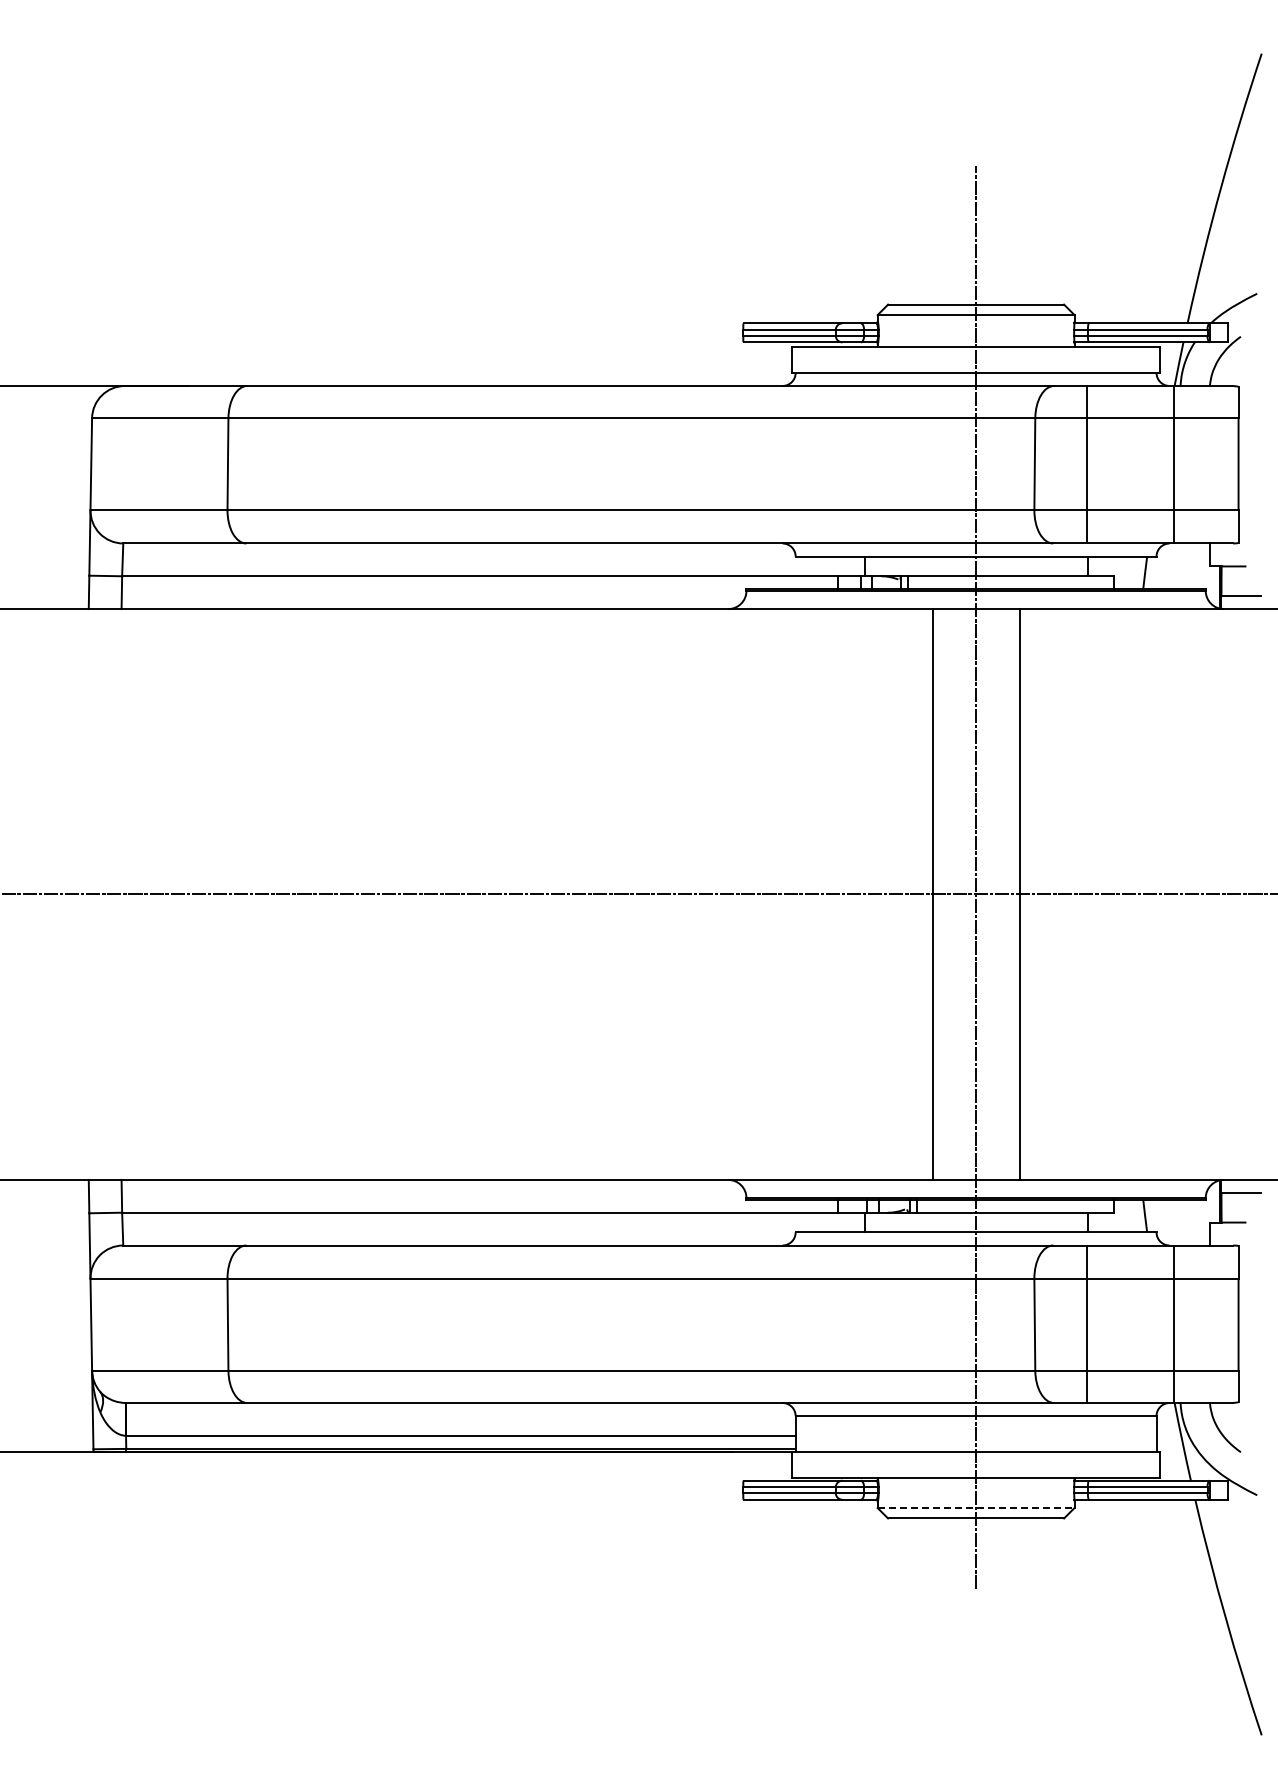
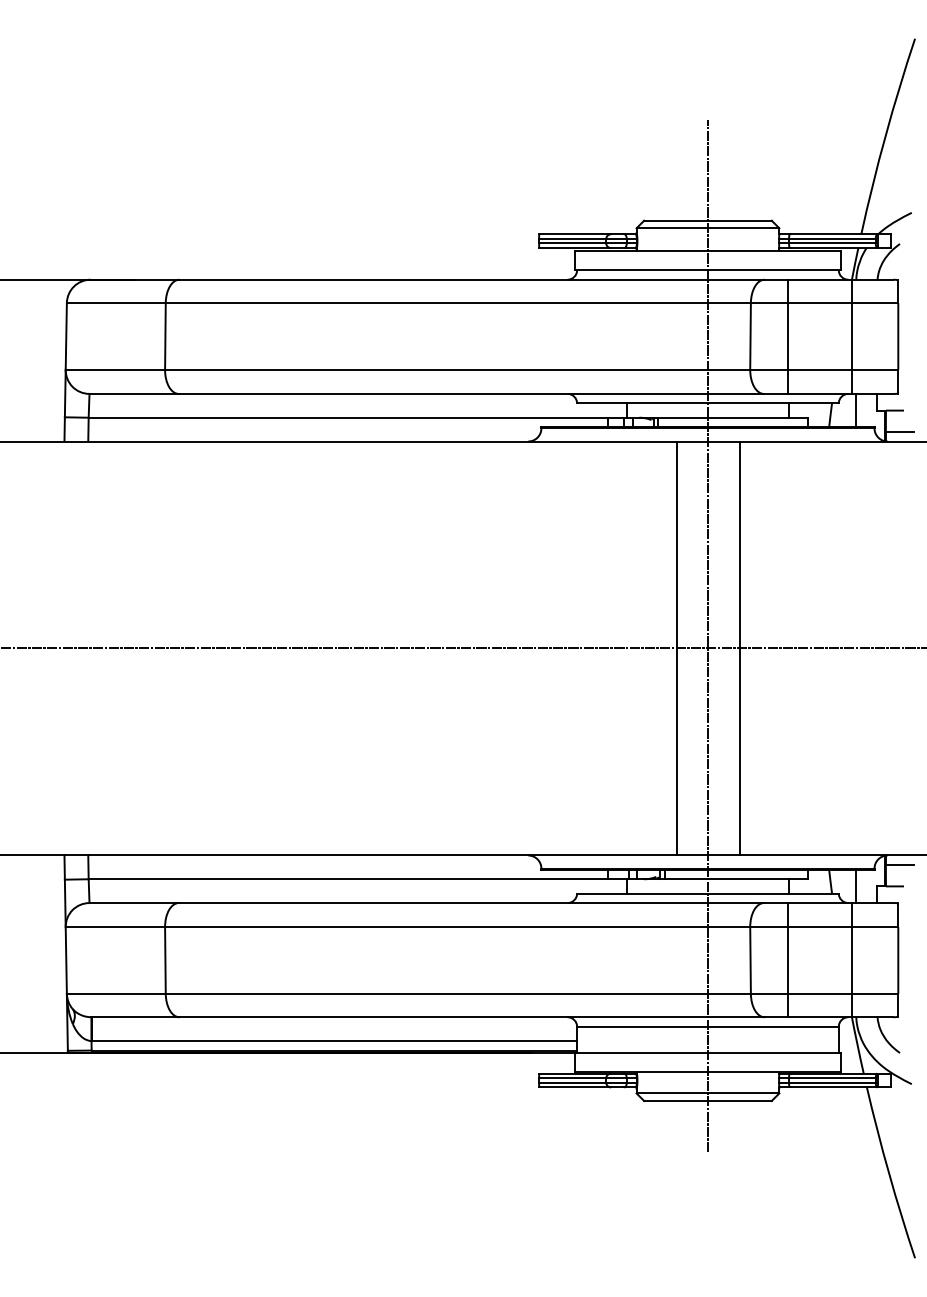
line: (1180, 566) -> (856, 410), added
line: (1180, 1222) -> (856, 886), added
line: (976, 1508) -> (708, 1093), dashed -> solid

